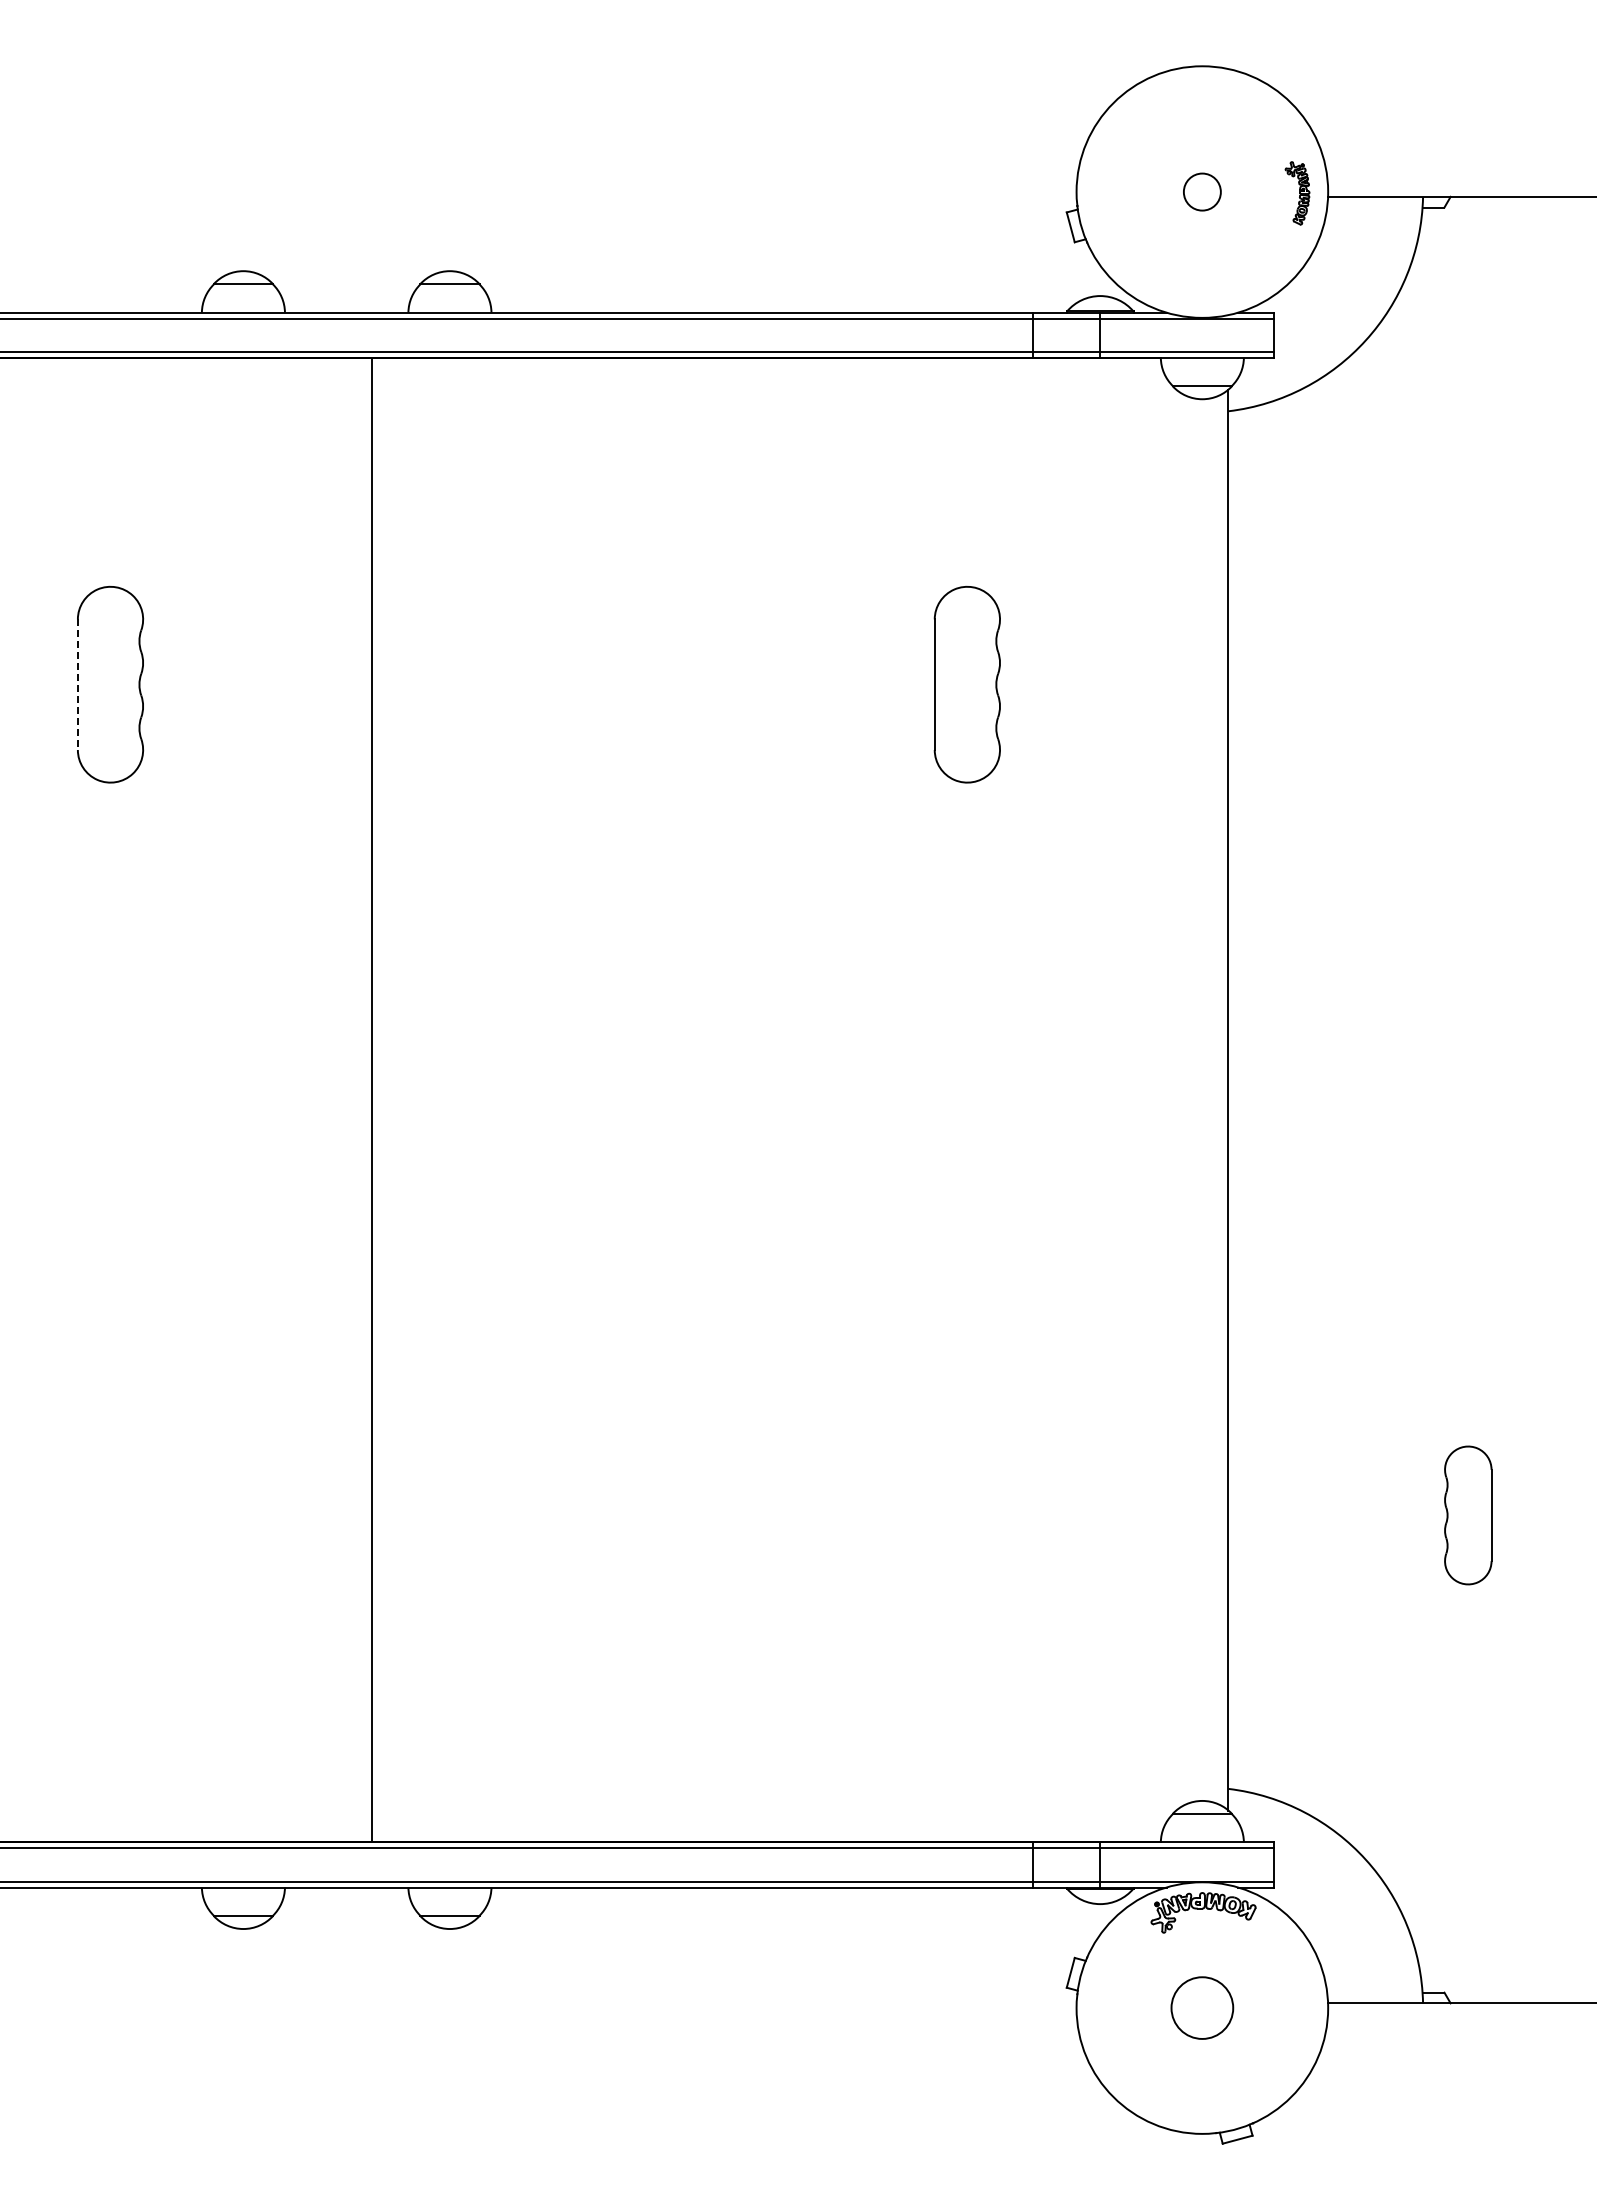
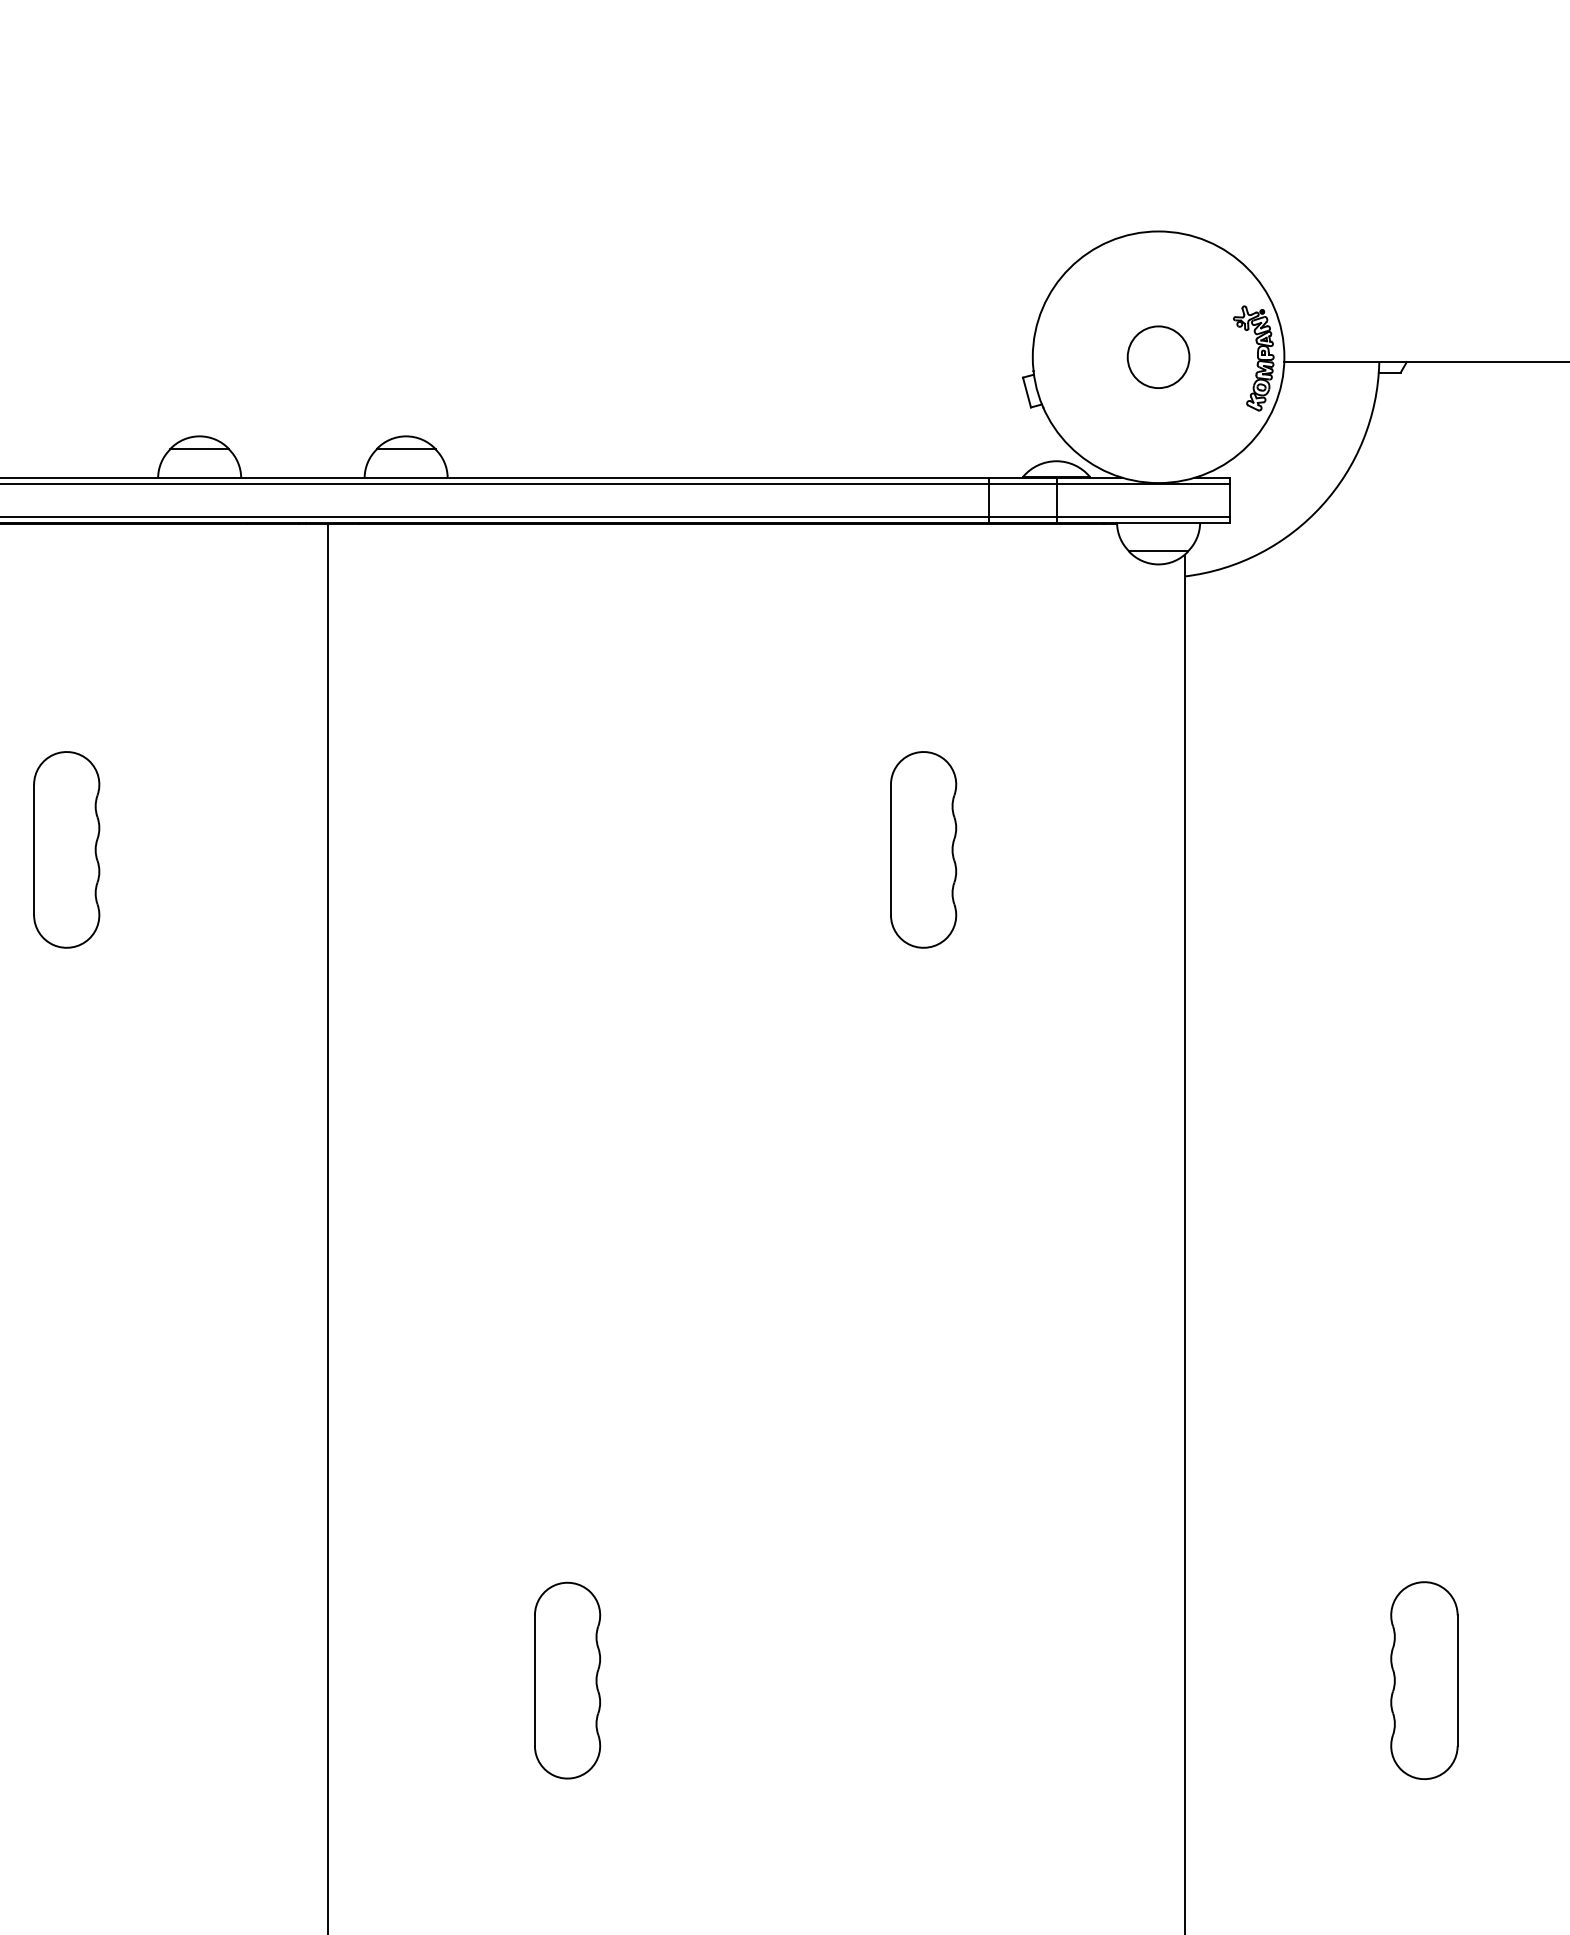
circle: (1202, 191) -> (1158, 356), size x1.67
part: (1297, 193) -> (1253, 358), size x1.67
line: (77, 685) -> (33, 850), dashed -> solid
part: (610, 1515) -> (566, 1680), added
part: (1468, 1515) -> (1424, 1680), size x1.43

